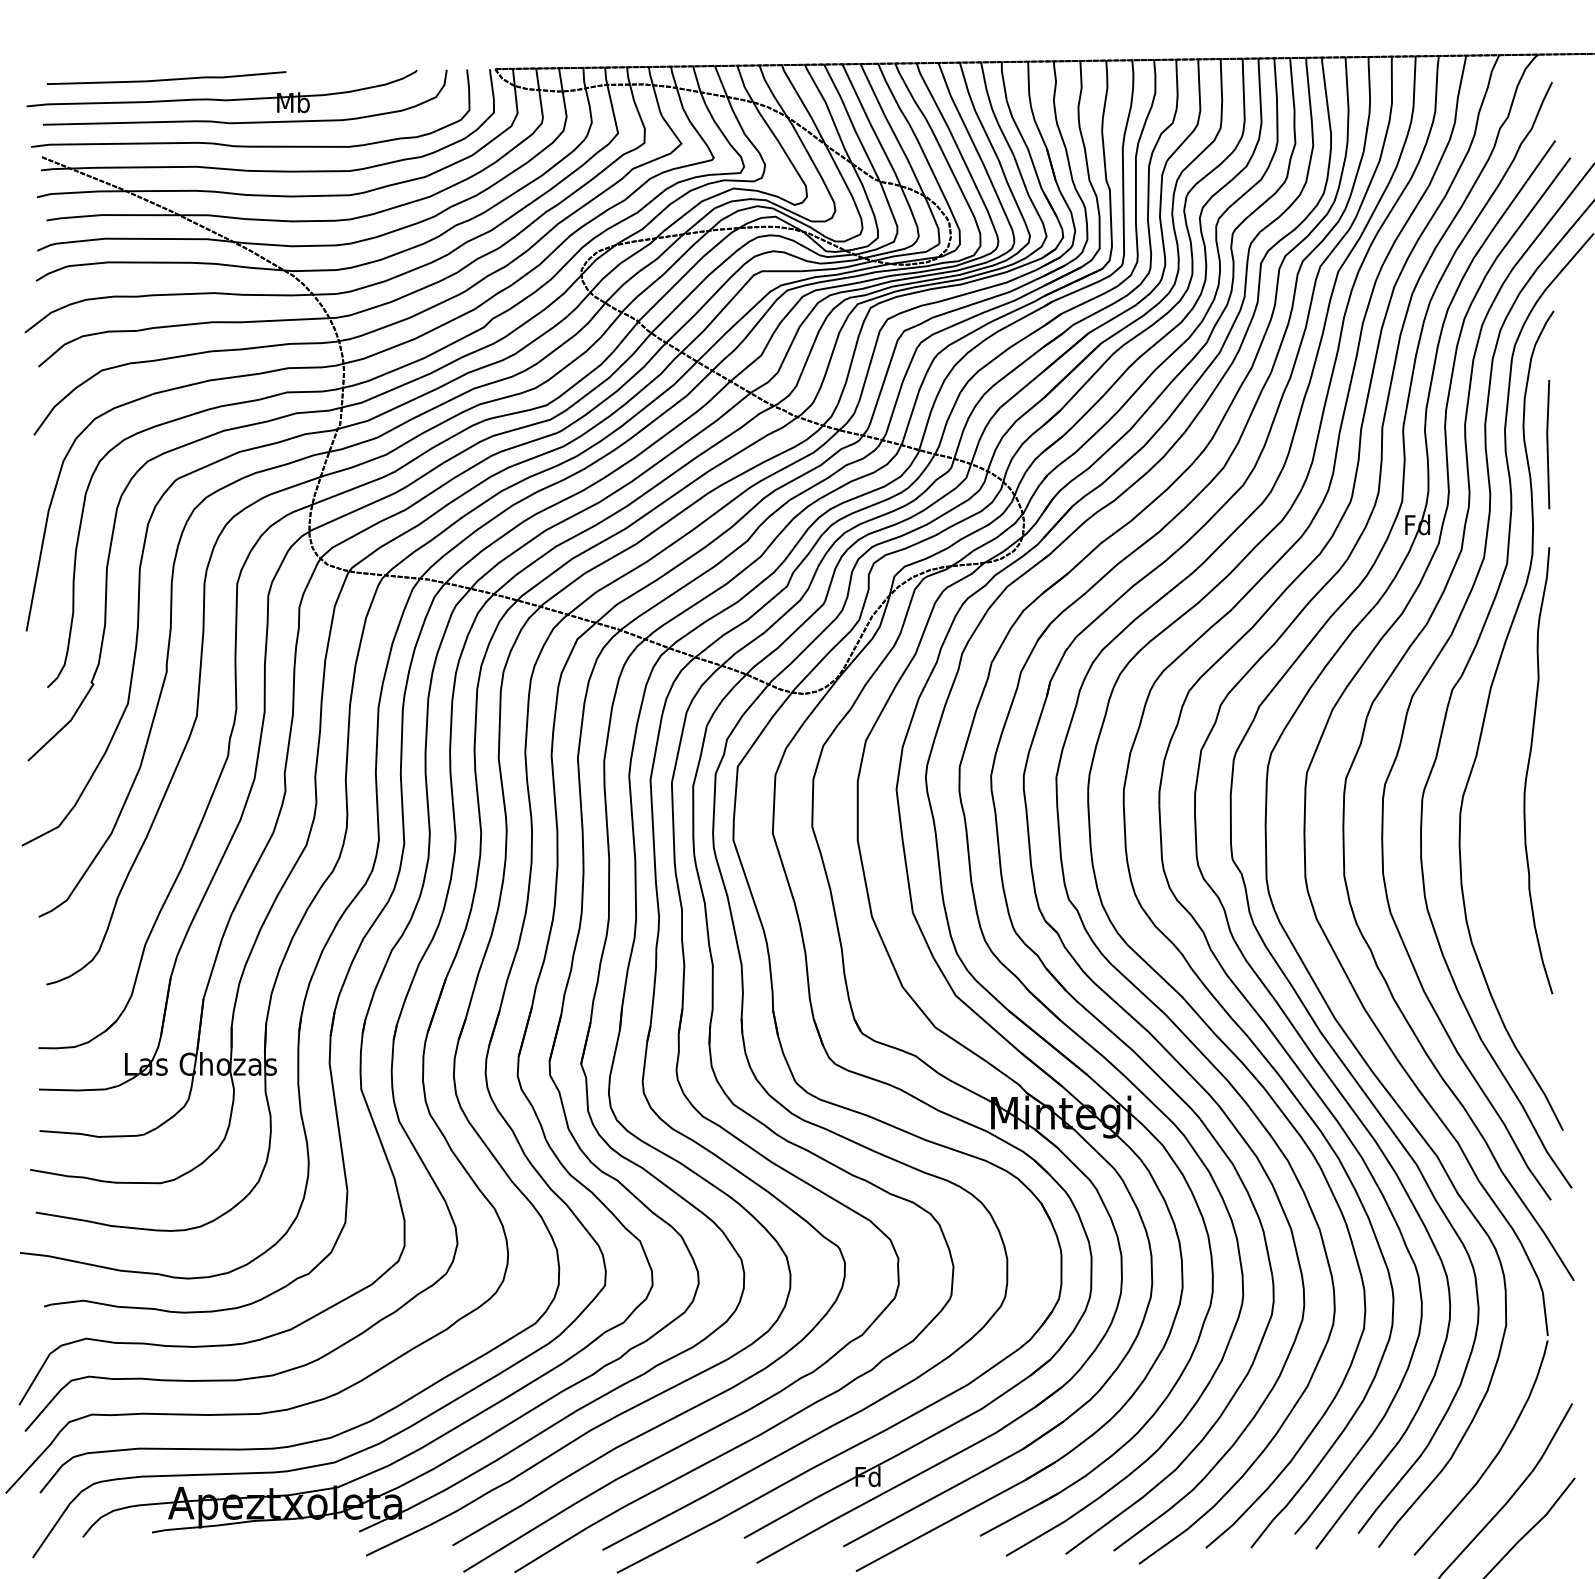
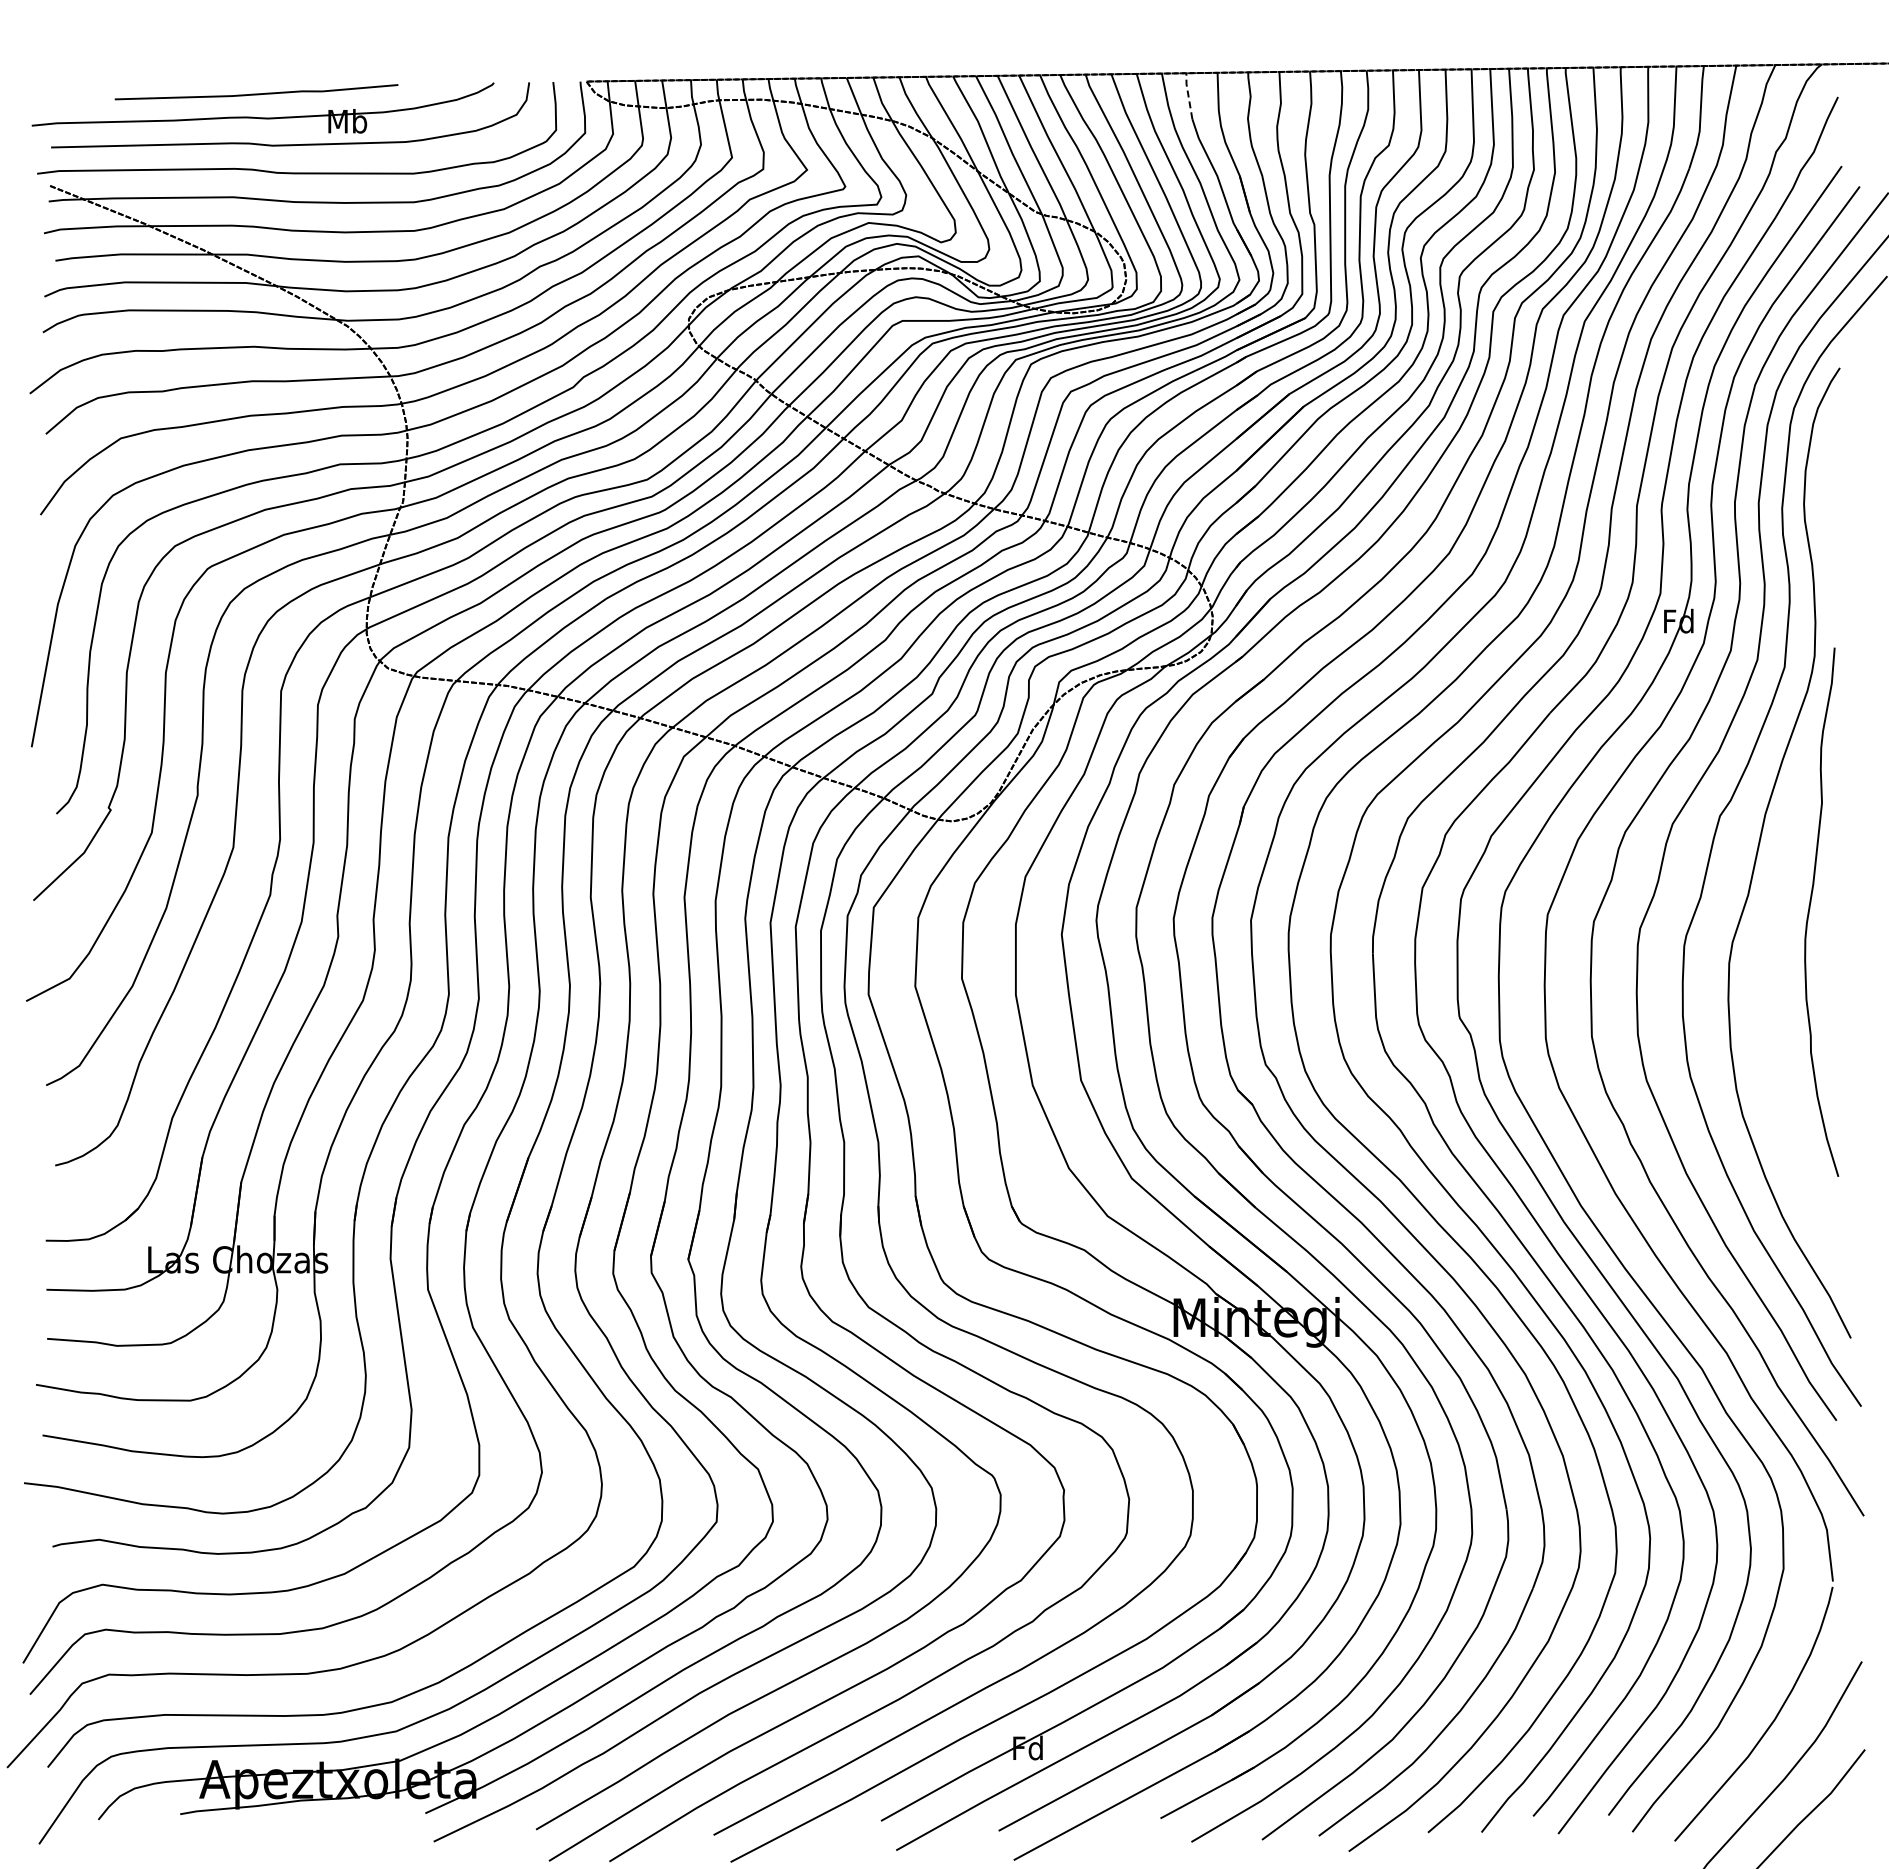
line: (166, 79) -> (256, 93), moved
line: (1003, 80) -> (1188, 95), solid -> dashed
line: (1548, 444) -> (1833, 525), removed

